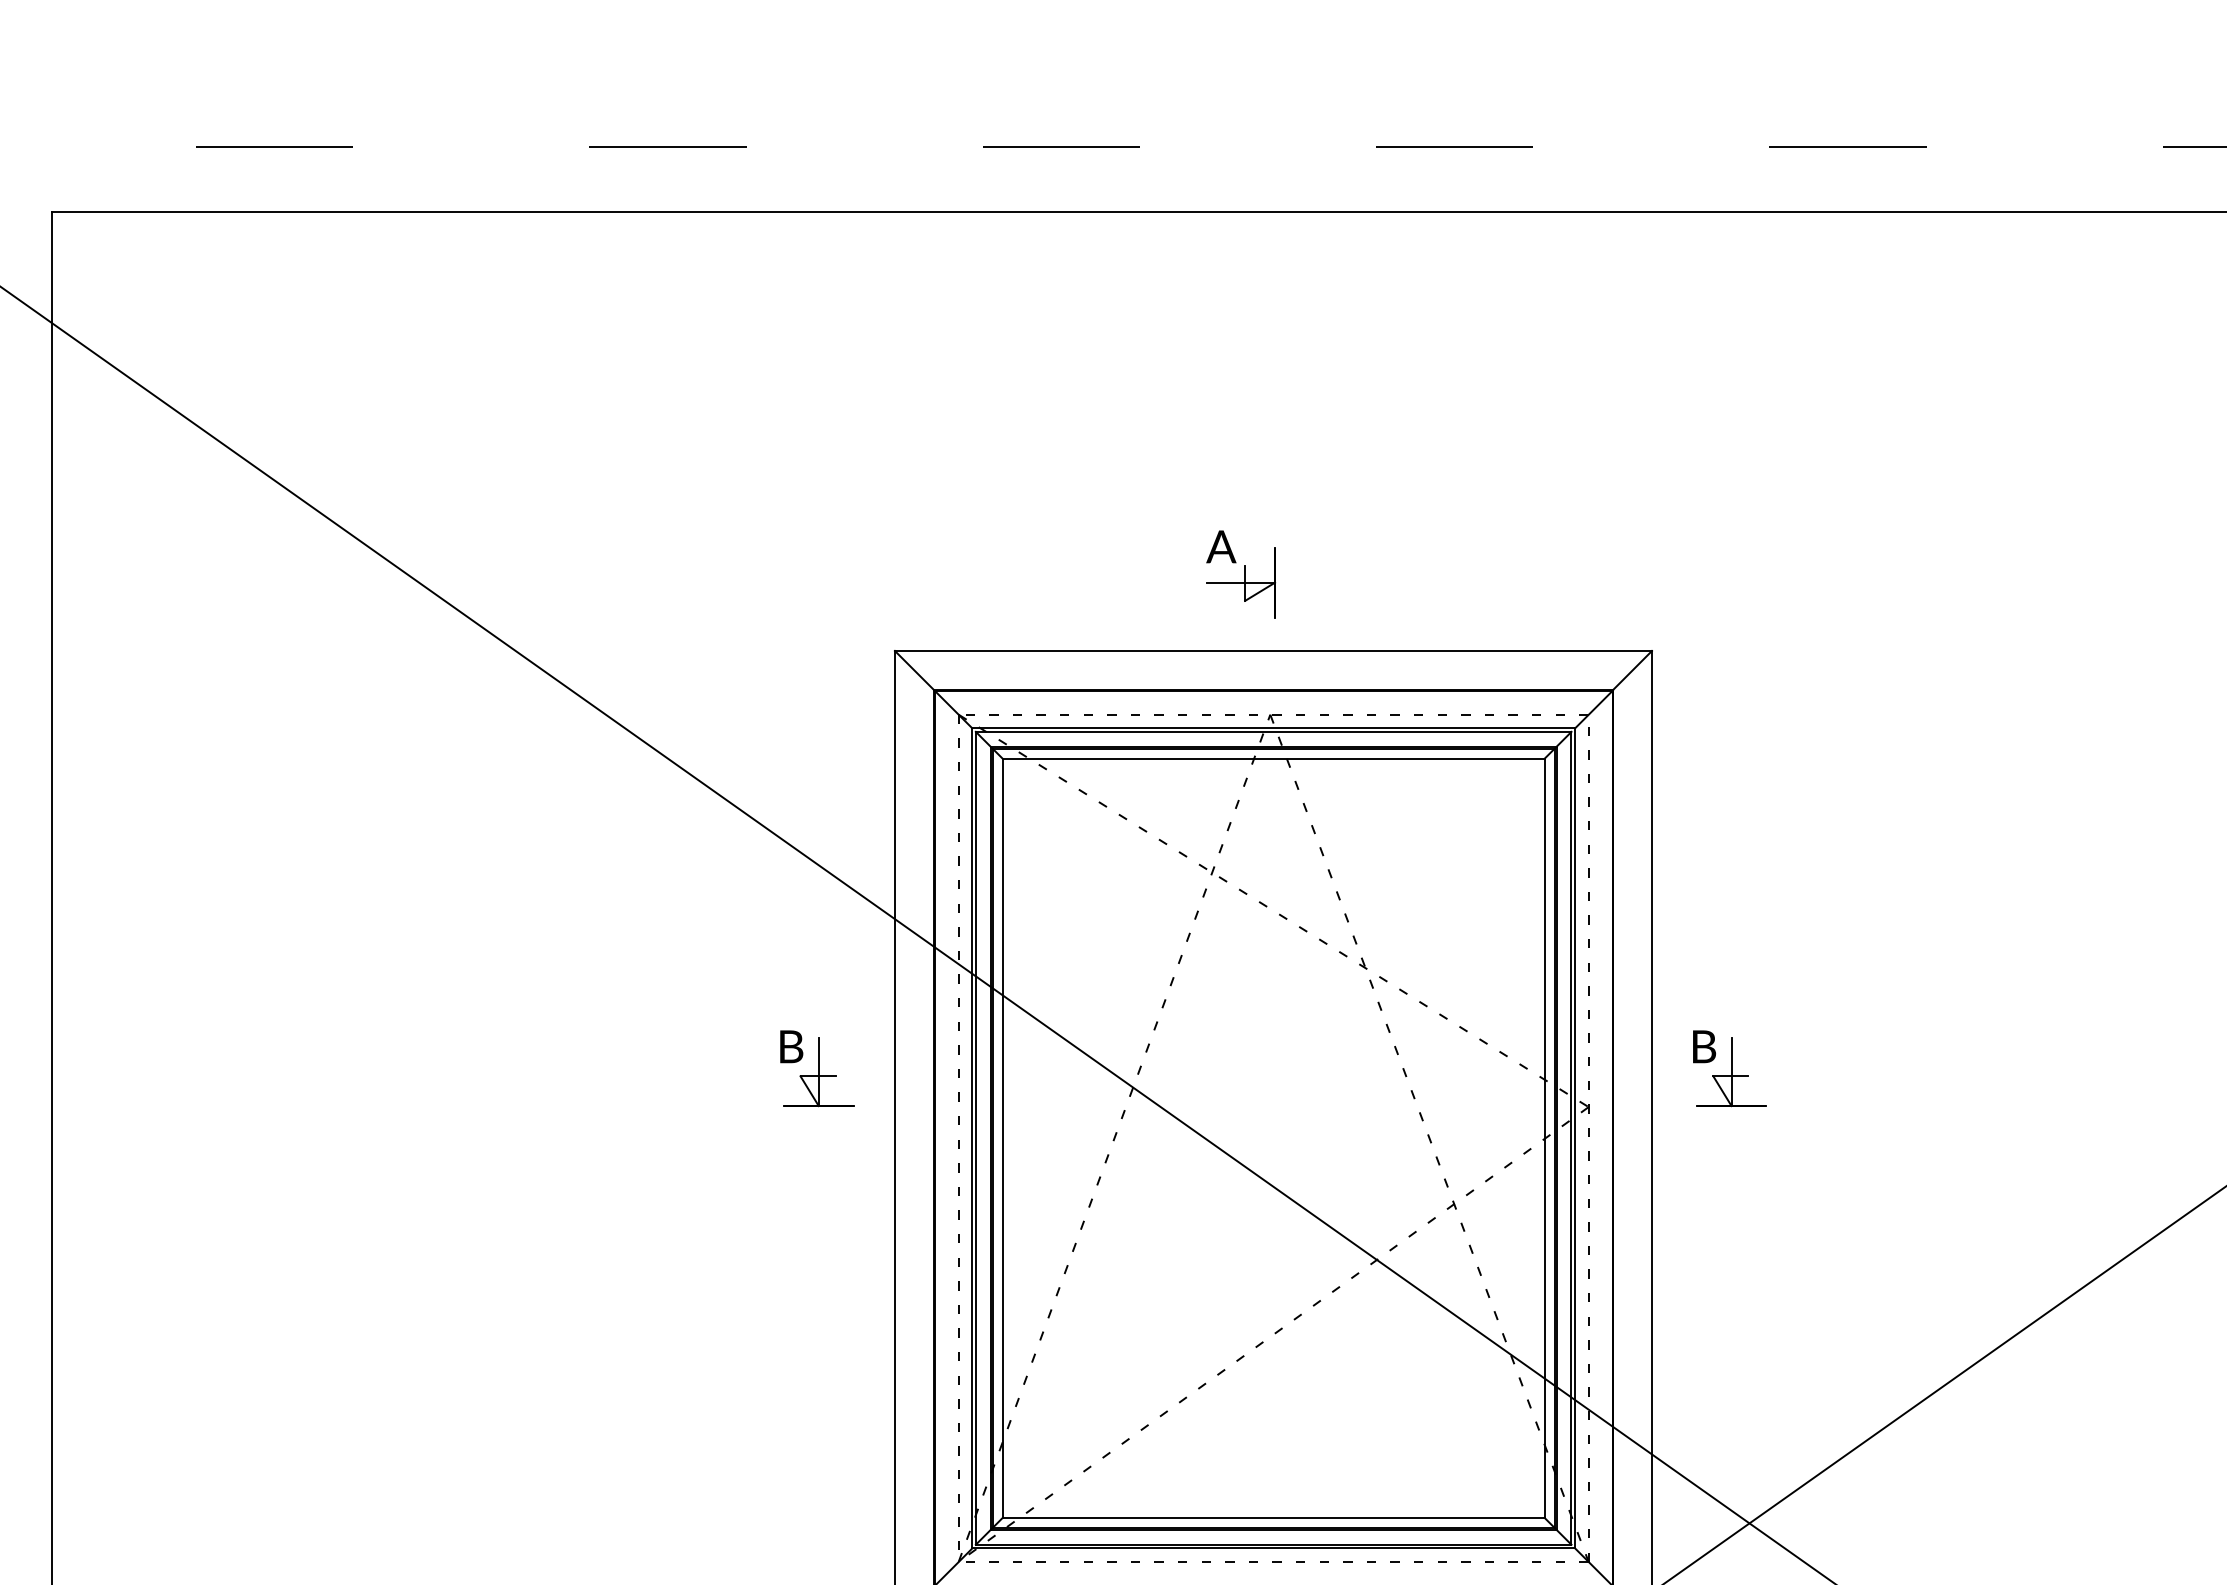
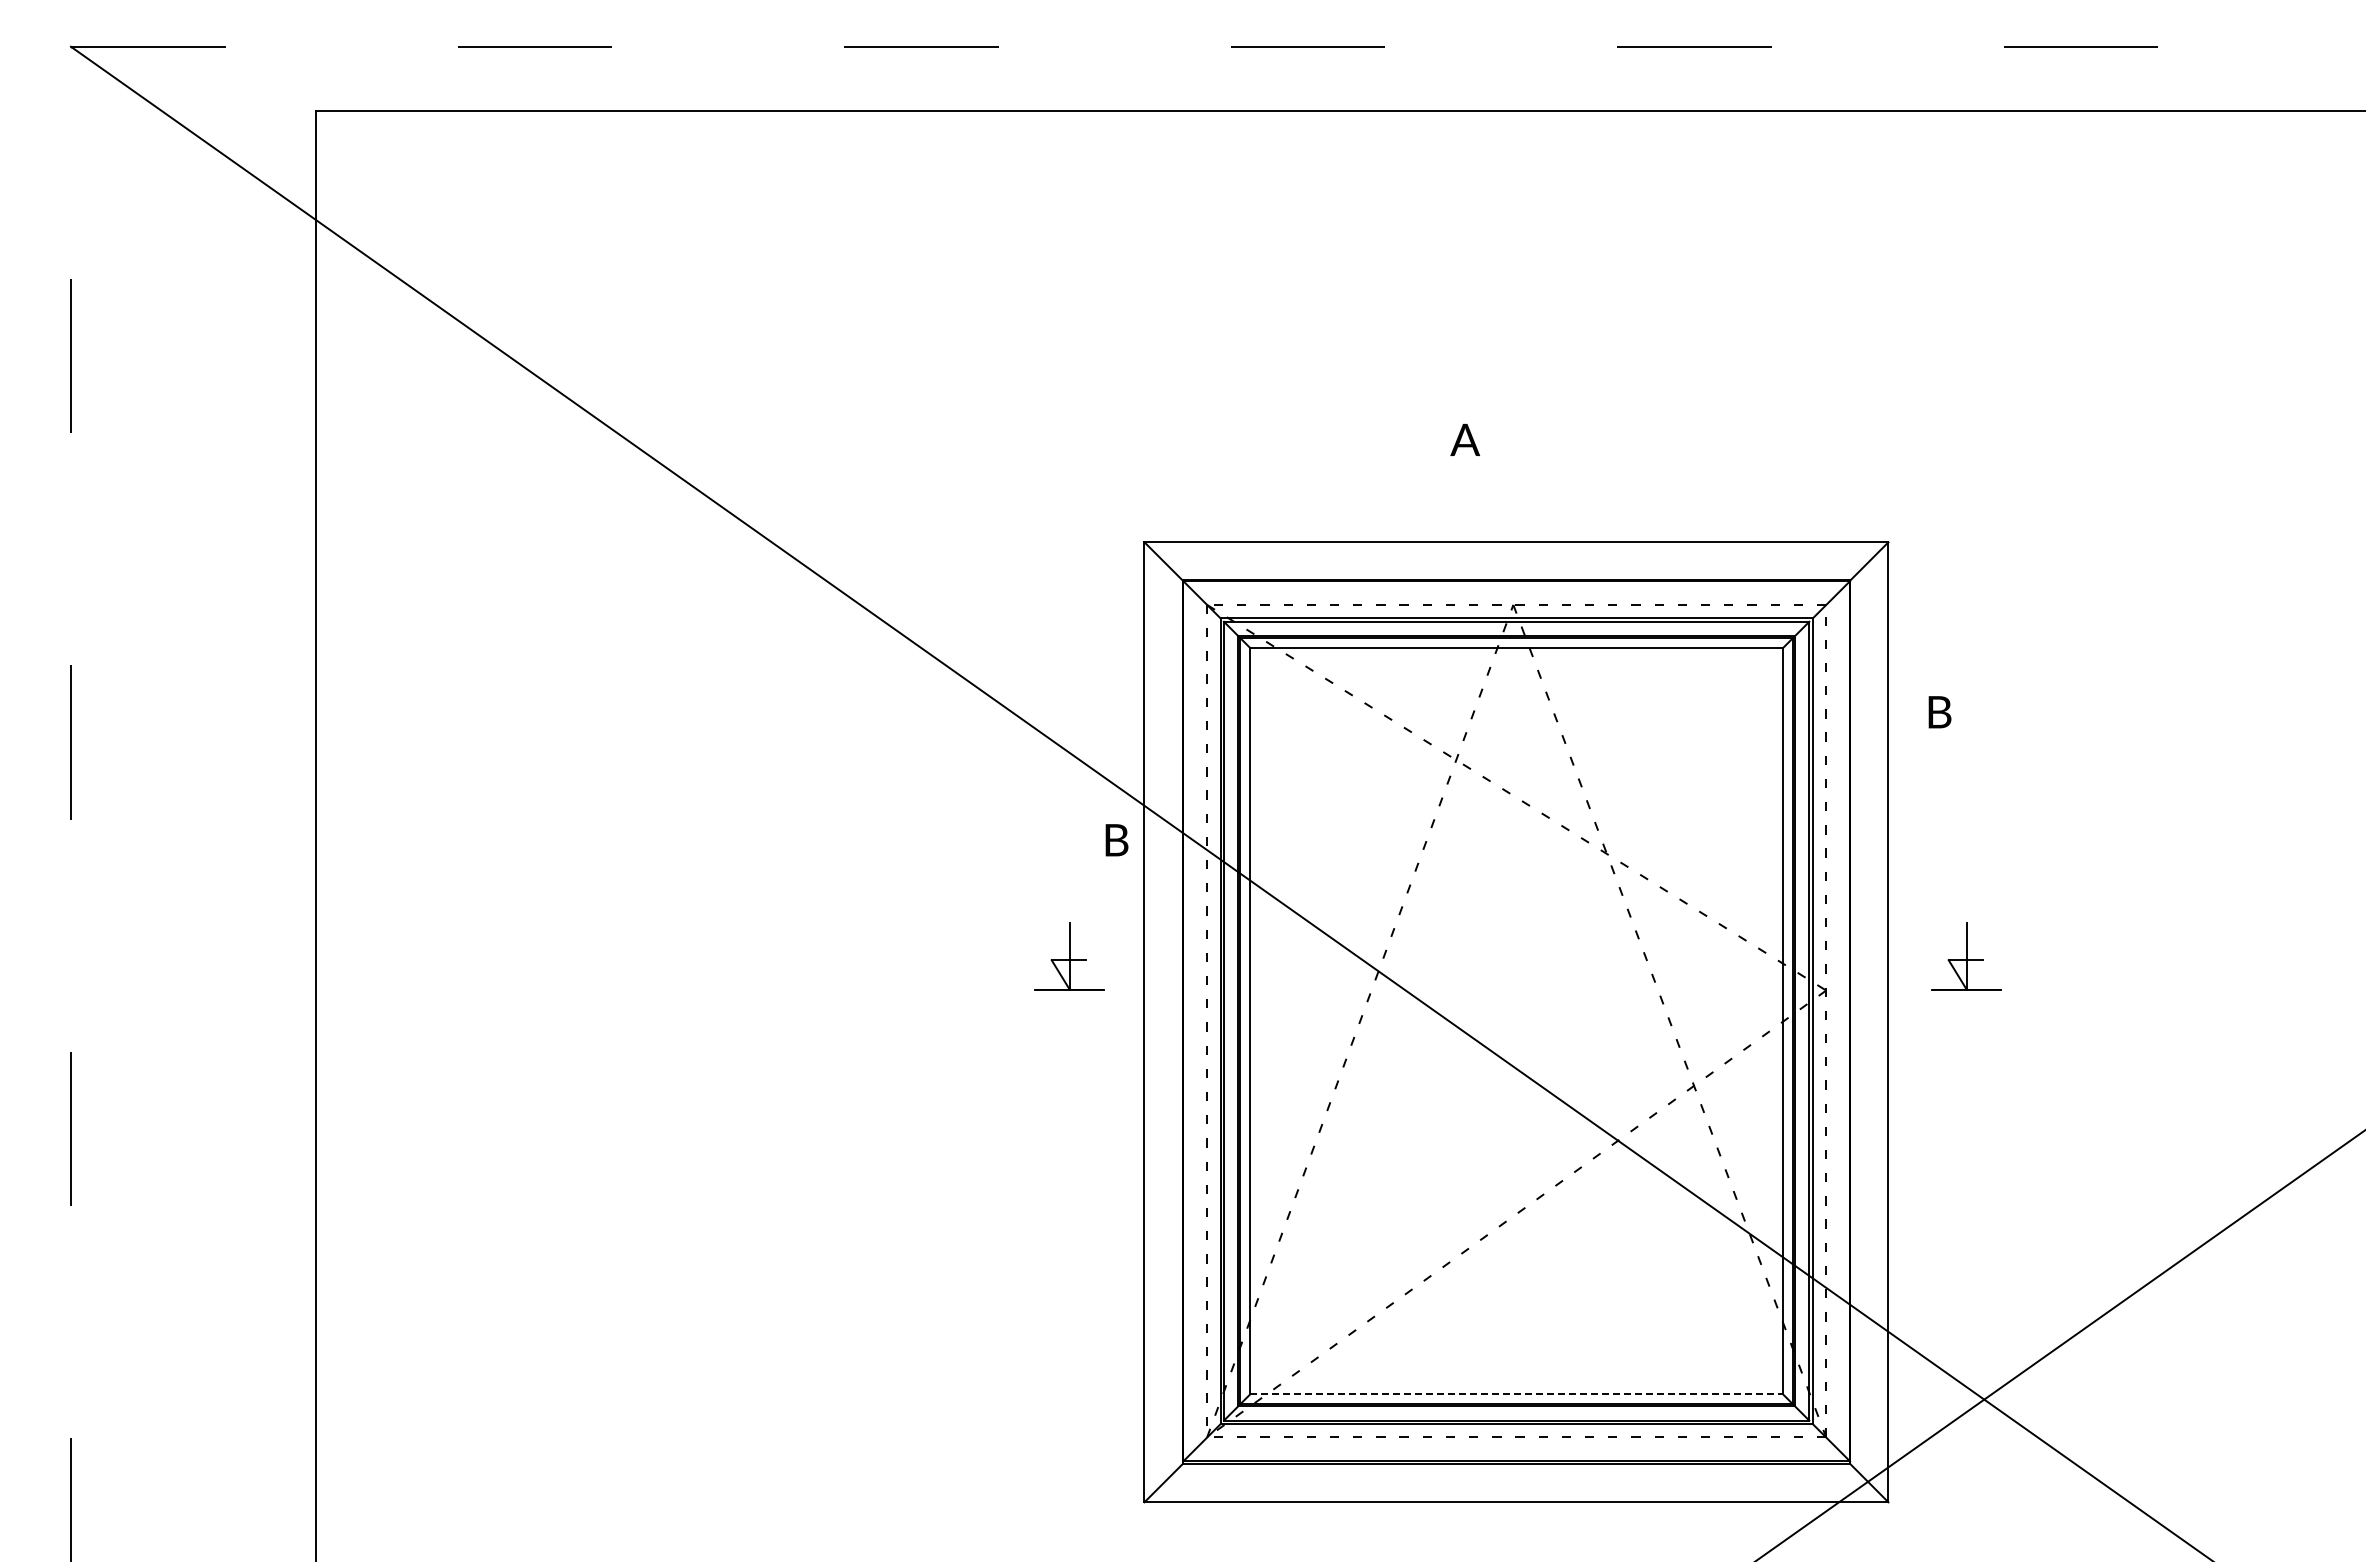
part: (1240, 581) -> (1484, 474), removed
text: (791, 1047) -> (1116, 840), moved
text: (1703, 1047) -> (1939, 712), moved
line: (1274, 1518) -> (1517, 1394), solid -> dashed

